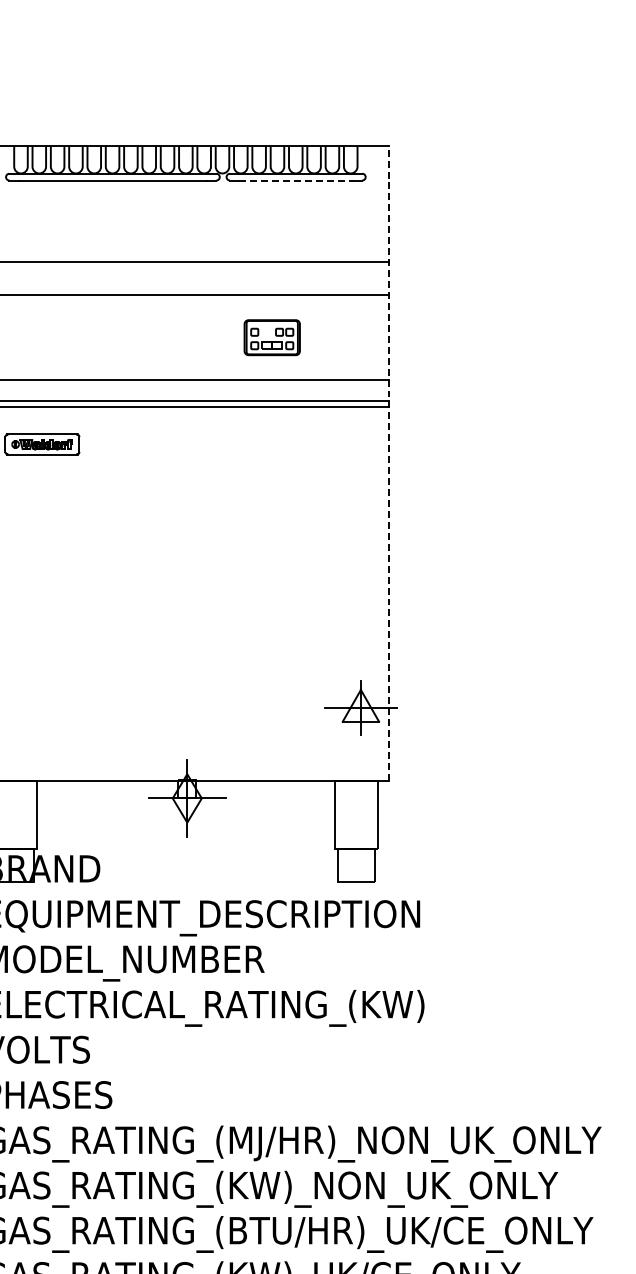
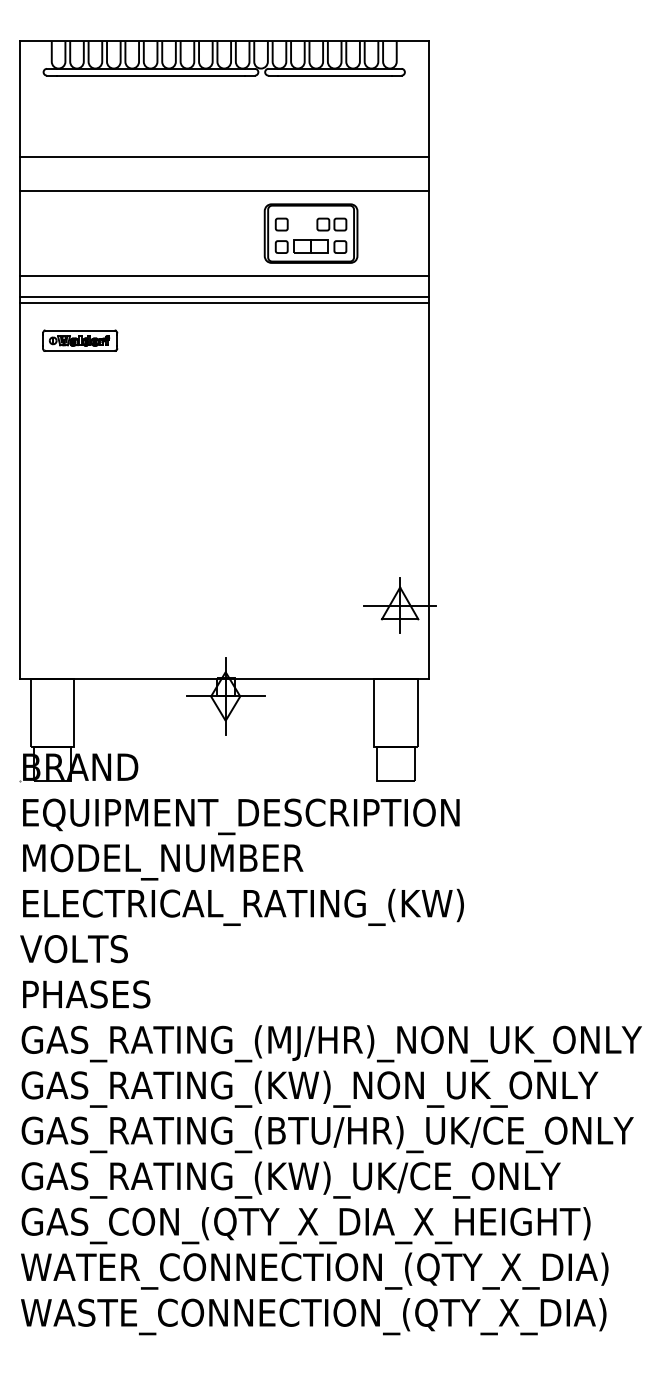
line: (296, 180) -> (335, 75), dashed -> solid
part: (271, 337) -> (310, 233), size x1.67
line: (389, 463) -> (428, 359), dashed -> solid

